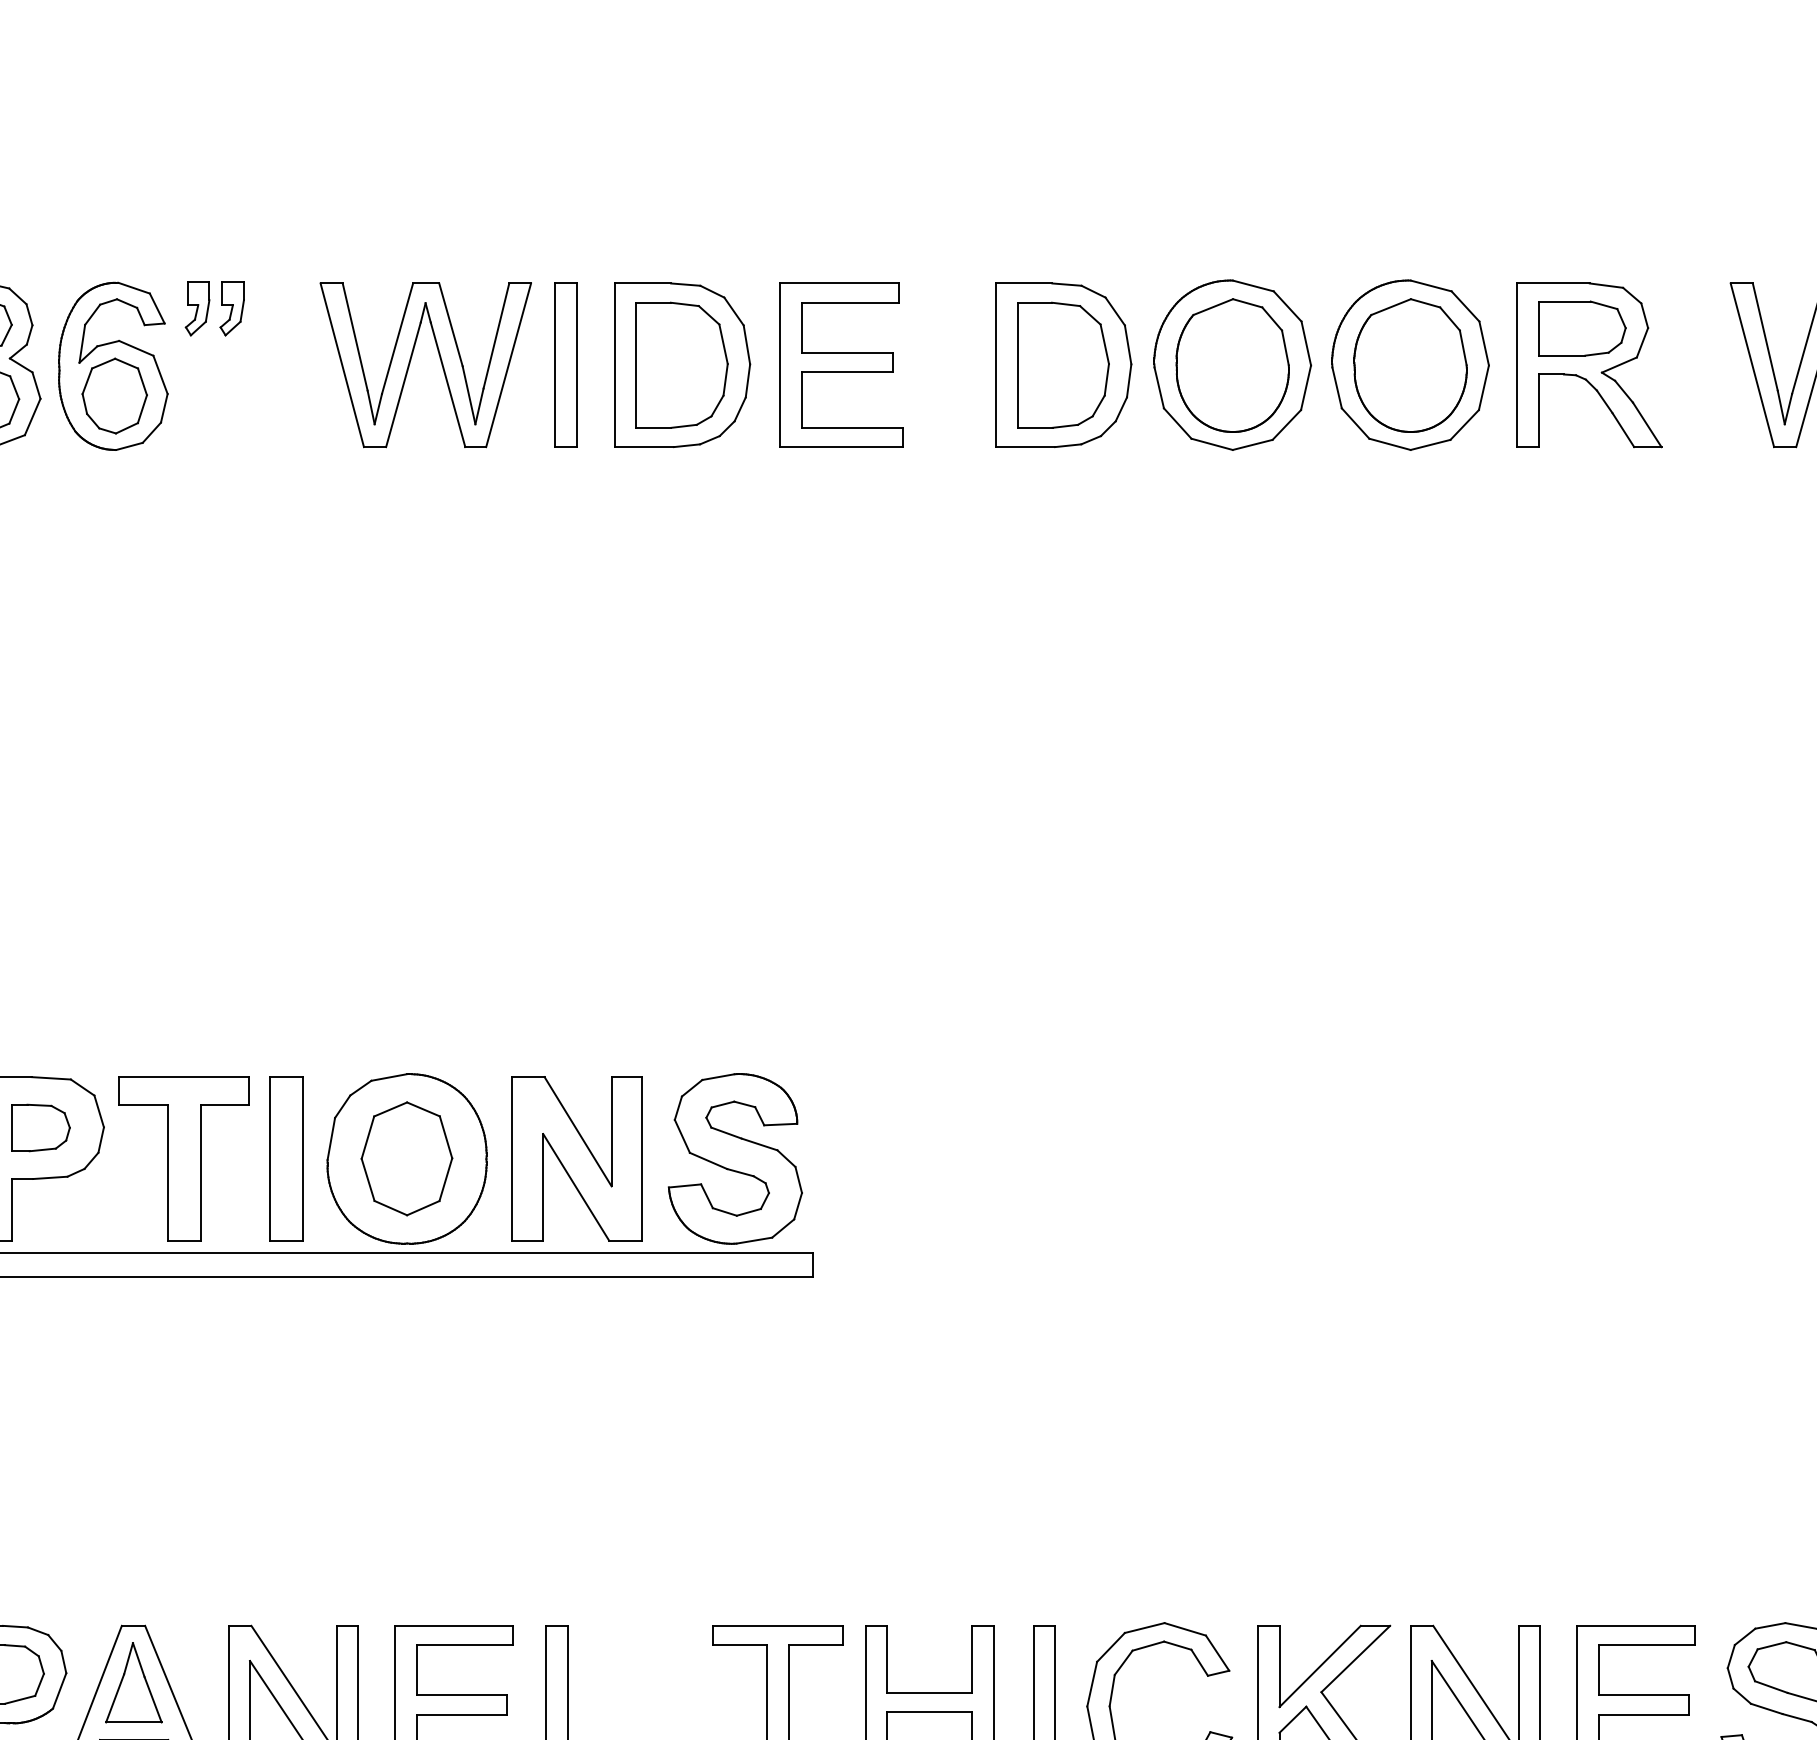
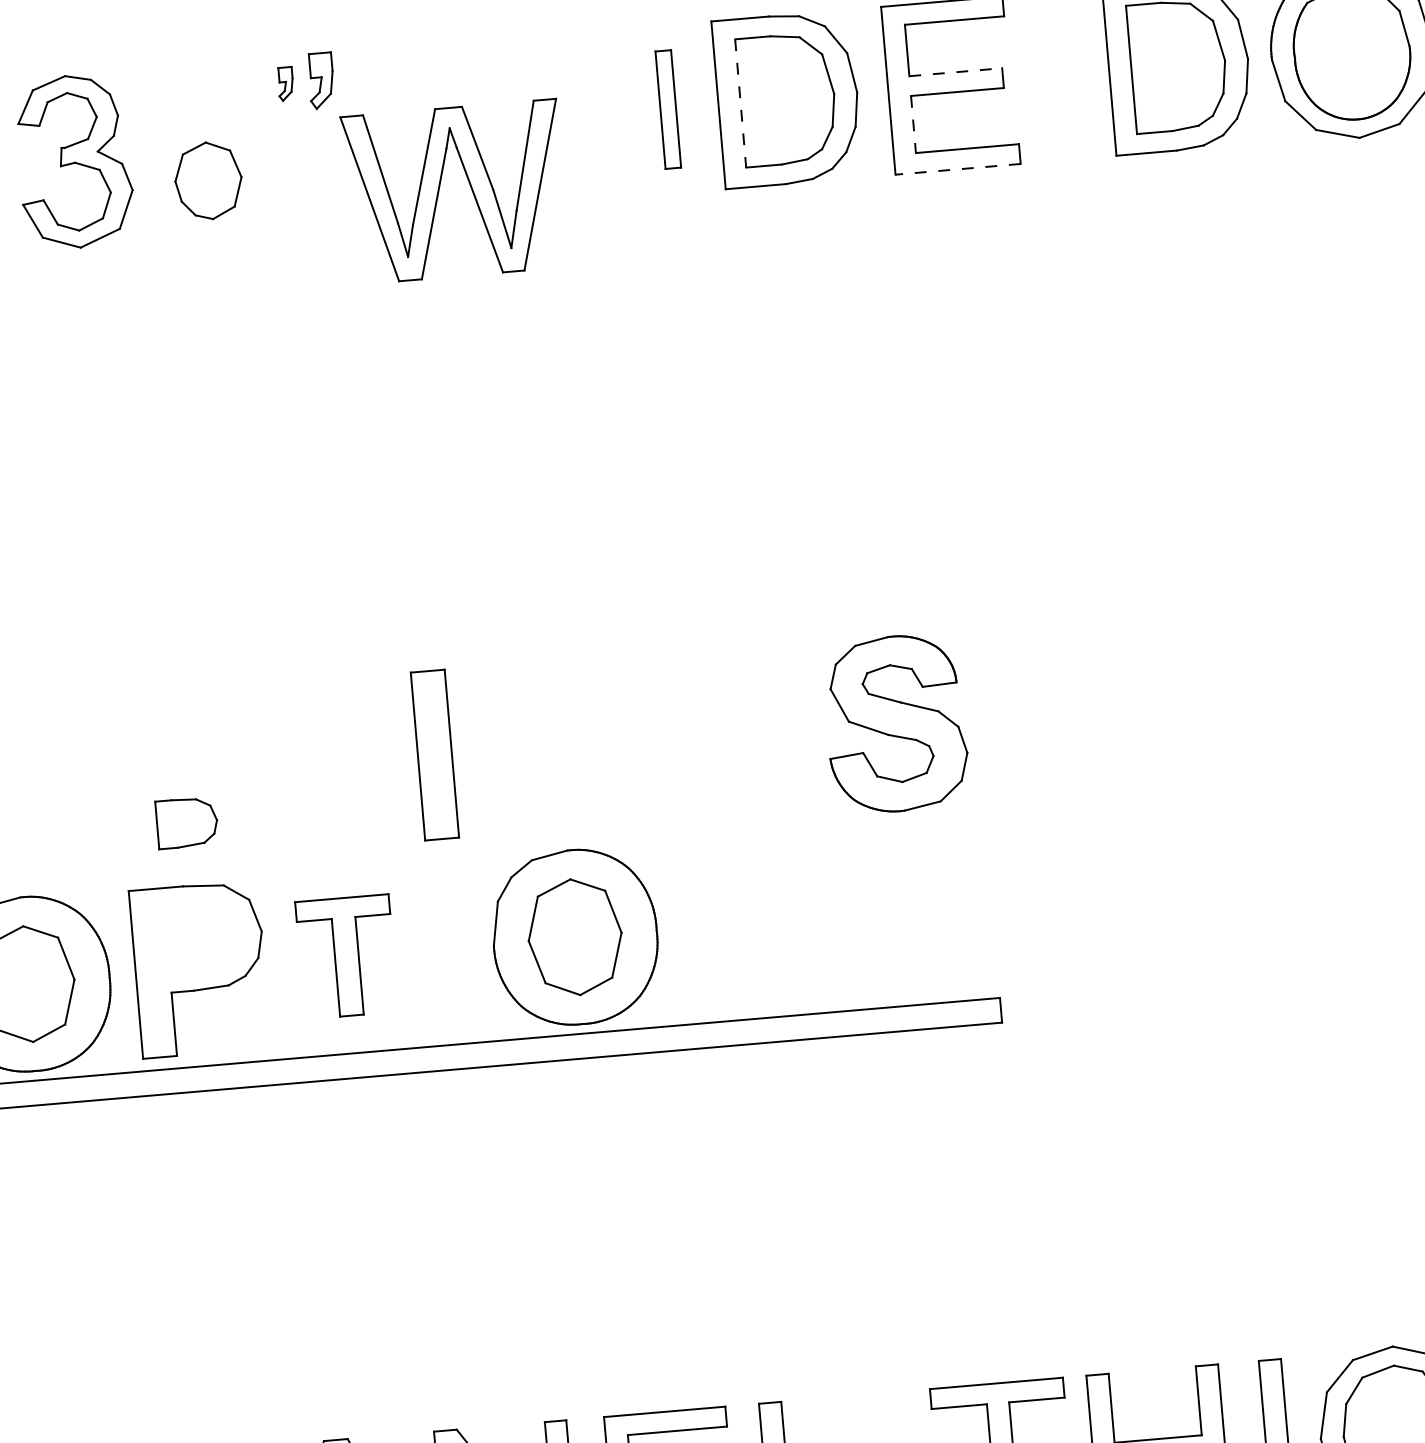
part: (197, 308) -> (285, 83), size x0.6
line: (847, 352) -> (955, 71), solid -> dashed
part: (411, 360) -> (440, 188), moved
part: (565, 364) -> (667, 108), size x0.7
part: (113, 365) -> (204, 149), removed
line: (636, 365) -> (740, 103), solid -> dashed
line: (802, 400) -> (914, 124), solid -> dashed
line: (840, 447) -> (957, 169), solid -> dashed
part: (40, 1127) -> (186, 822), moved
part: (183, 1158) -> (346, 956), size x0.7
part: (286, 1158) -> (435, 754), moved
part: (576, 1158) -> (748, 921), removed
part: (734, 1158) -> (895, 723), moved

